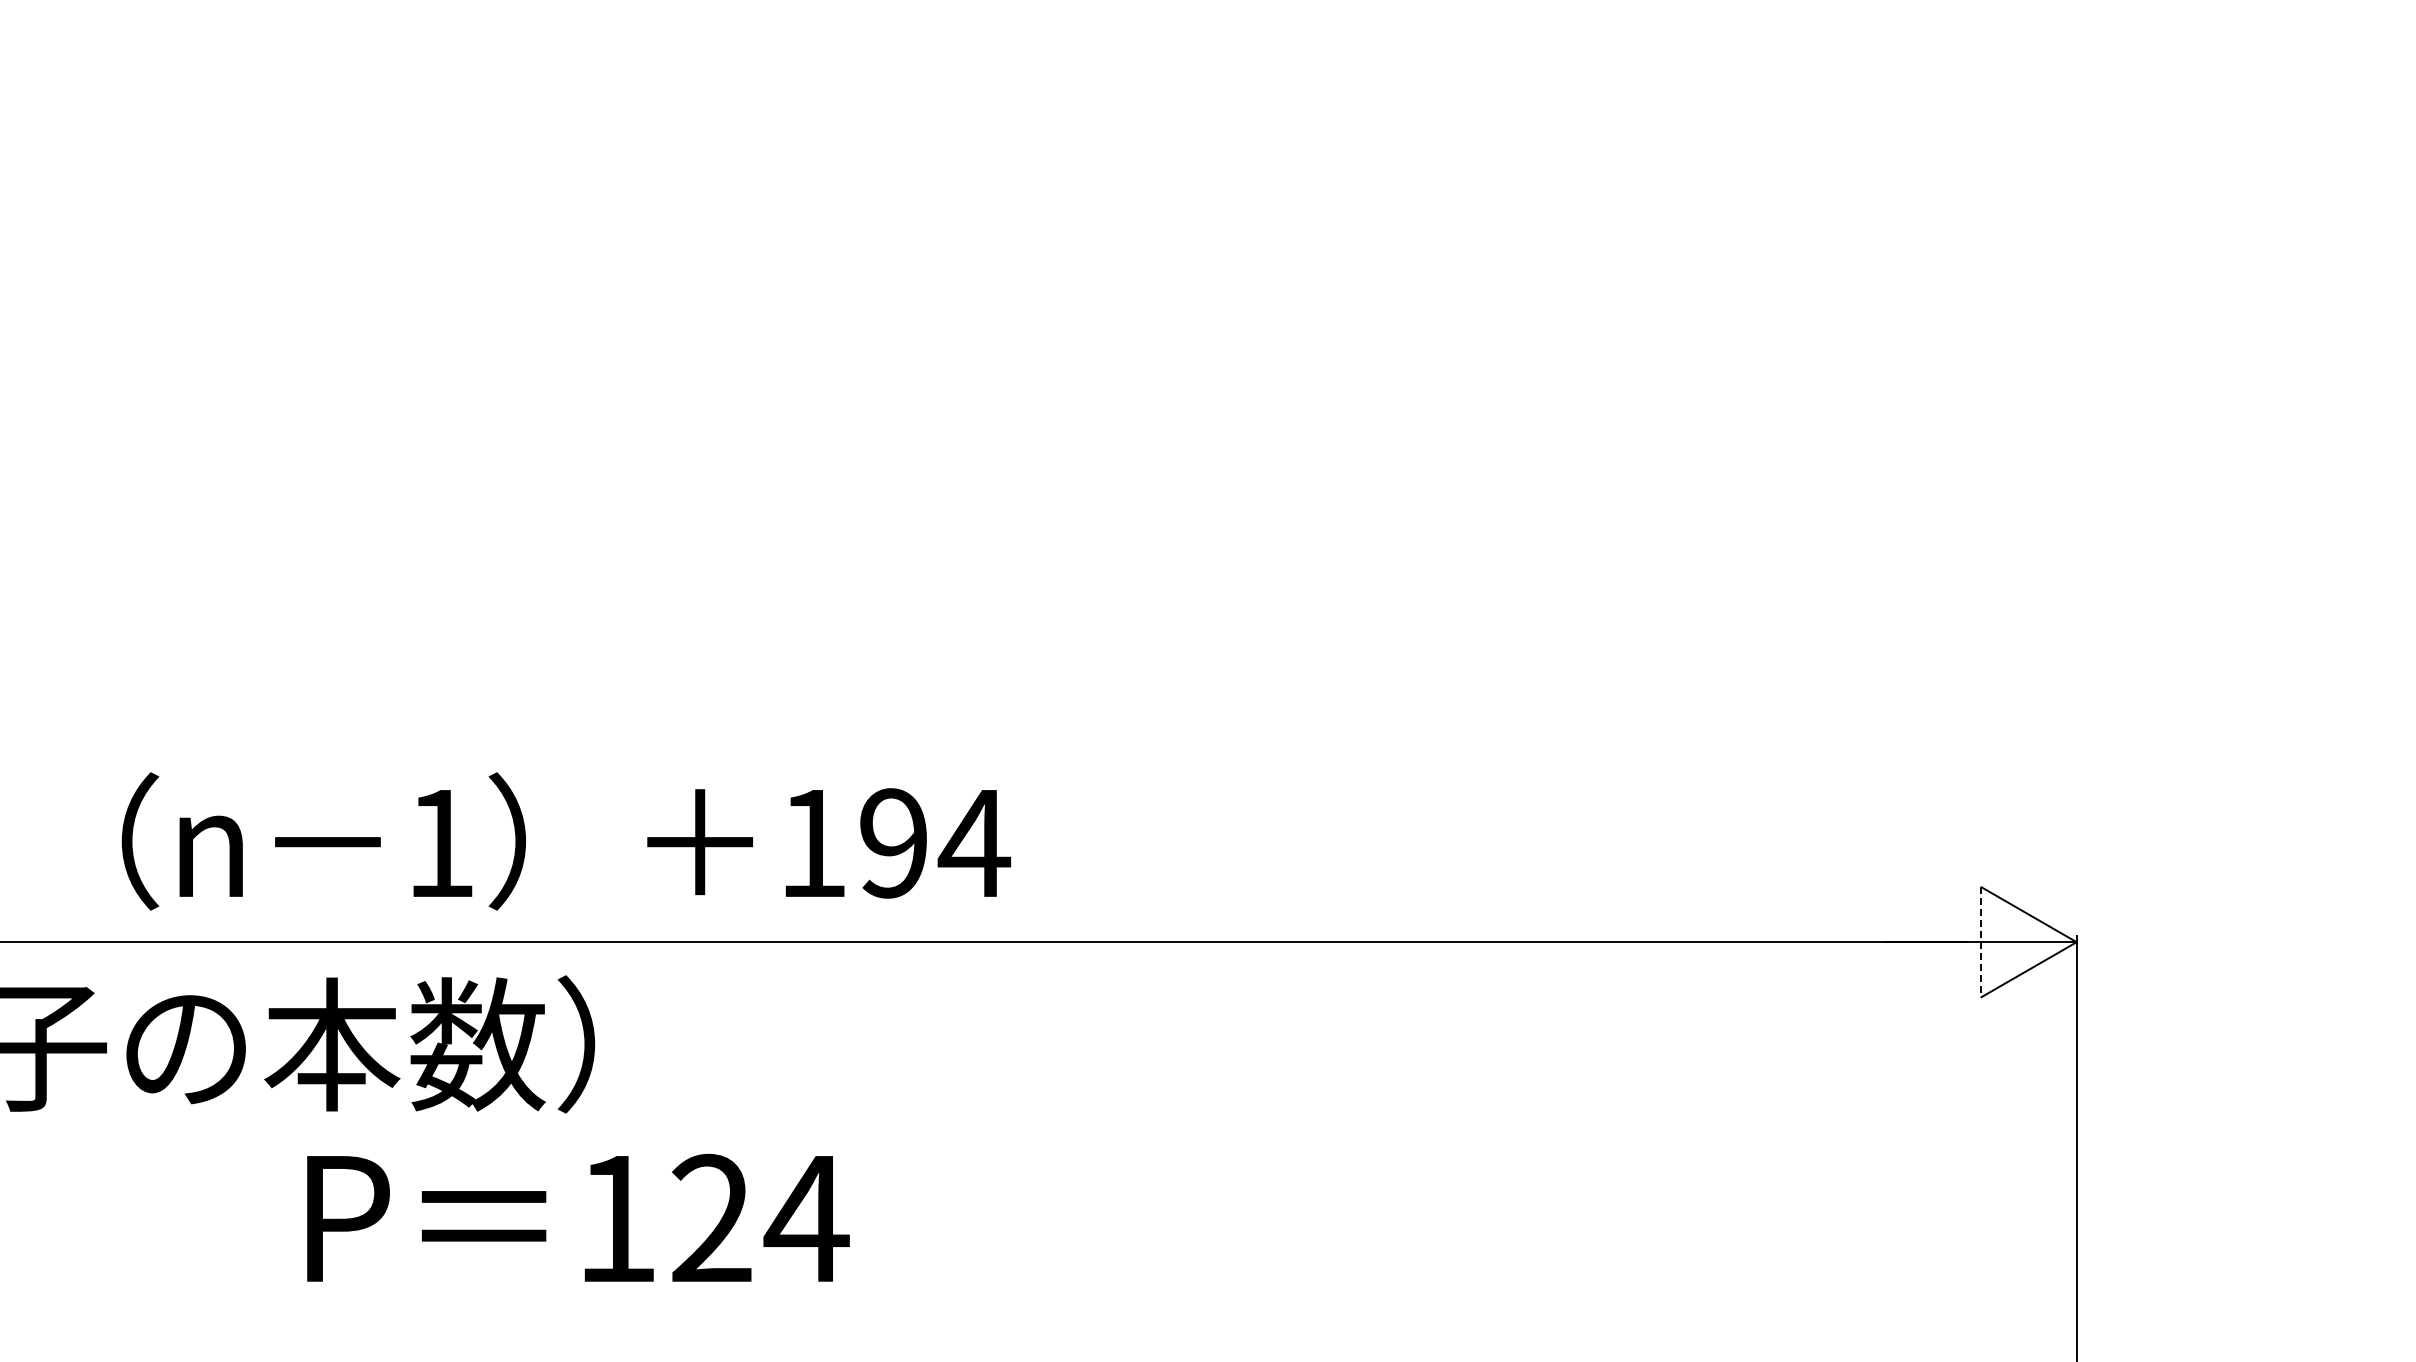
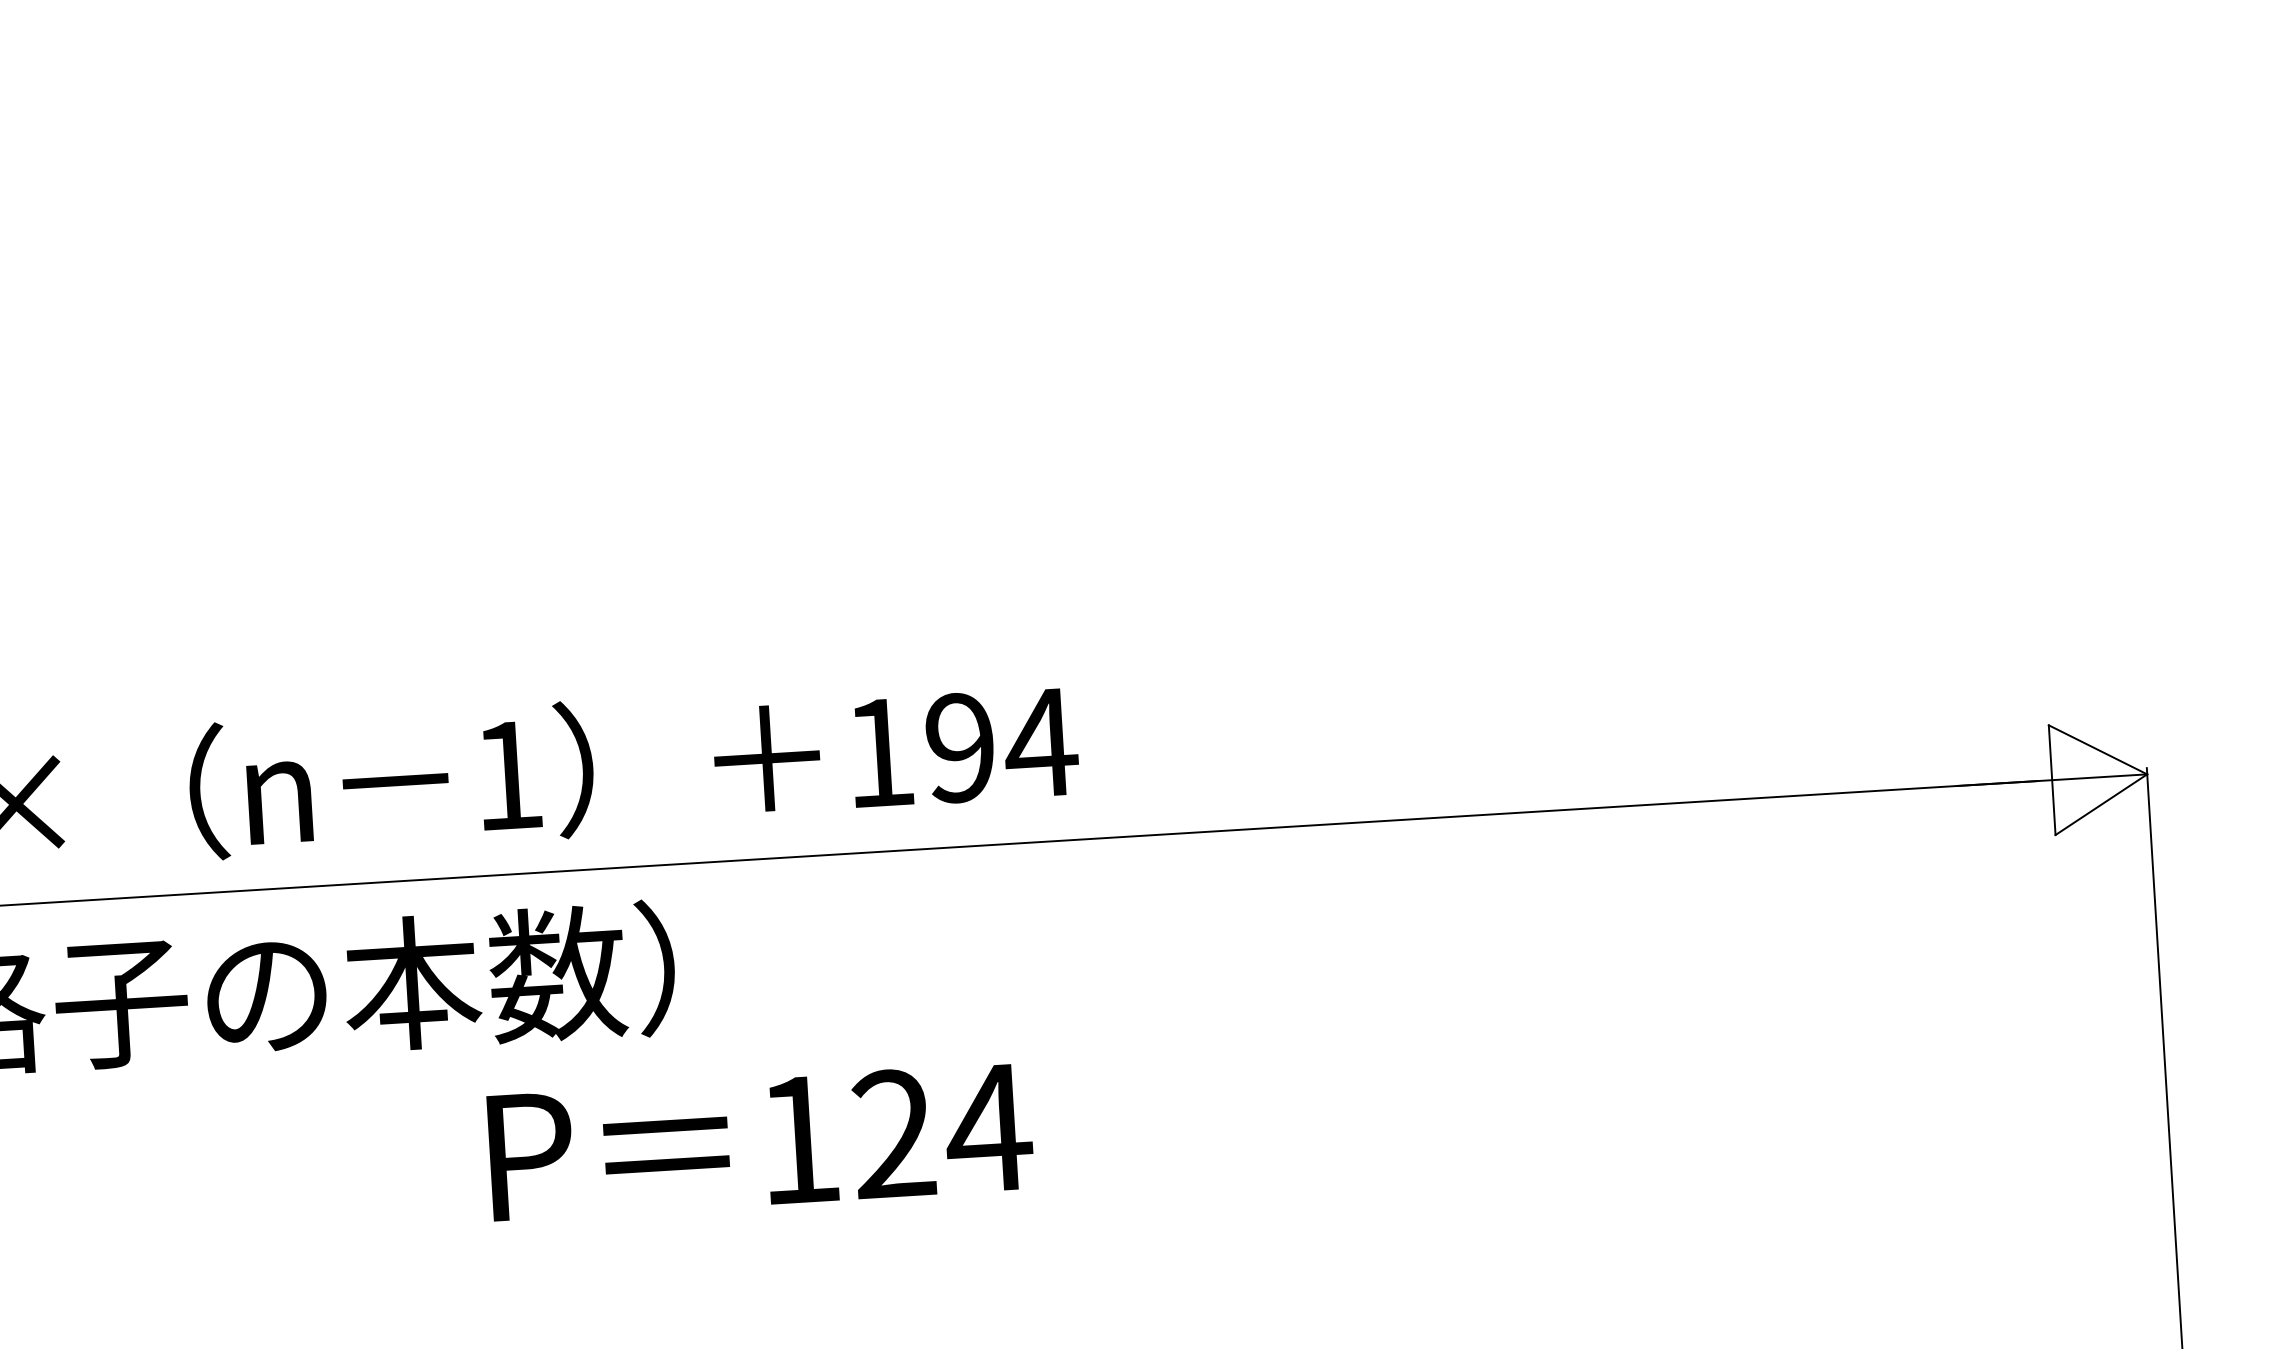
line: (1981, 942) -> (2052, 780), dashed -> solid
text: (578, 1217) -> (760, 1140), moved

